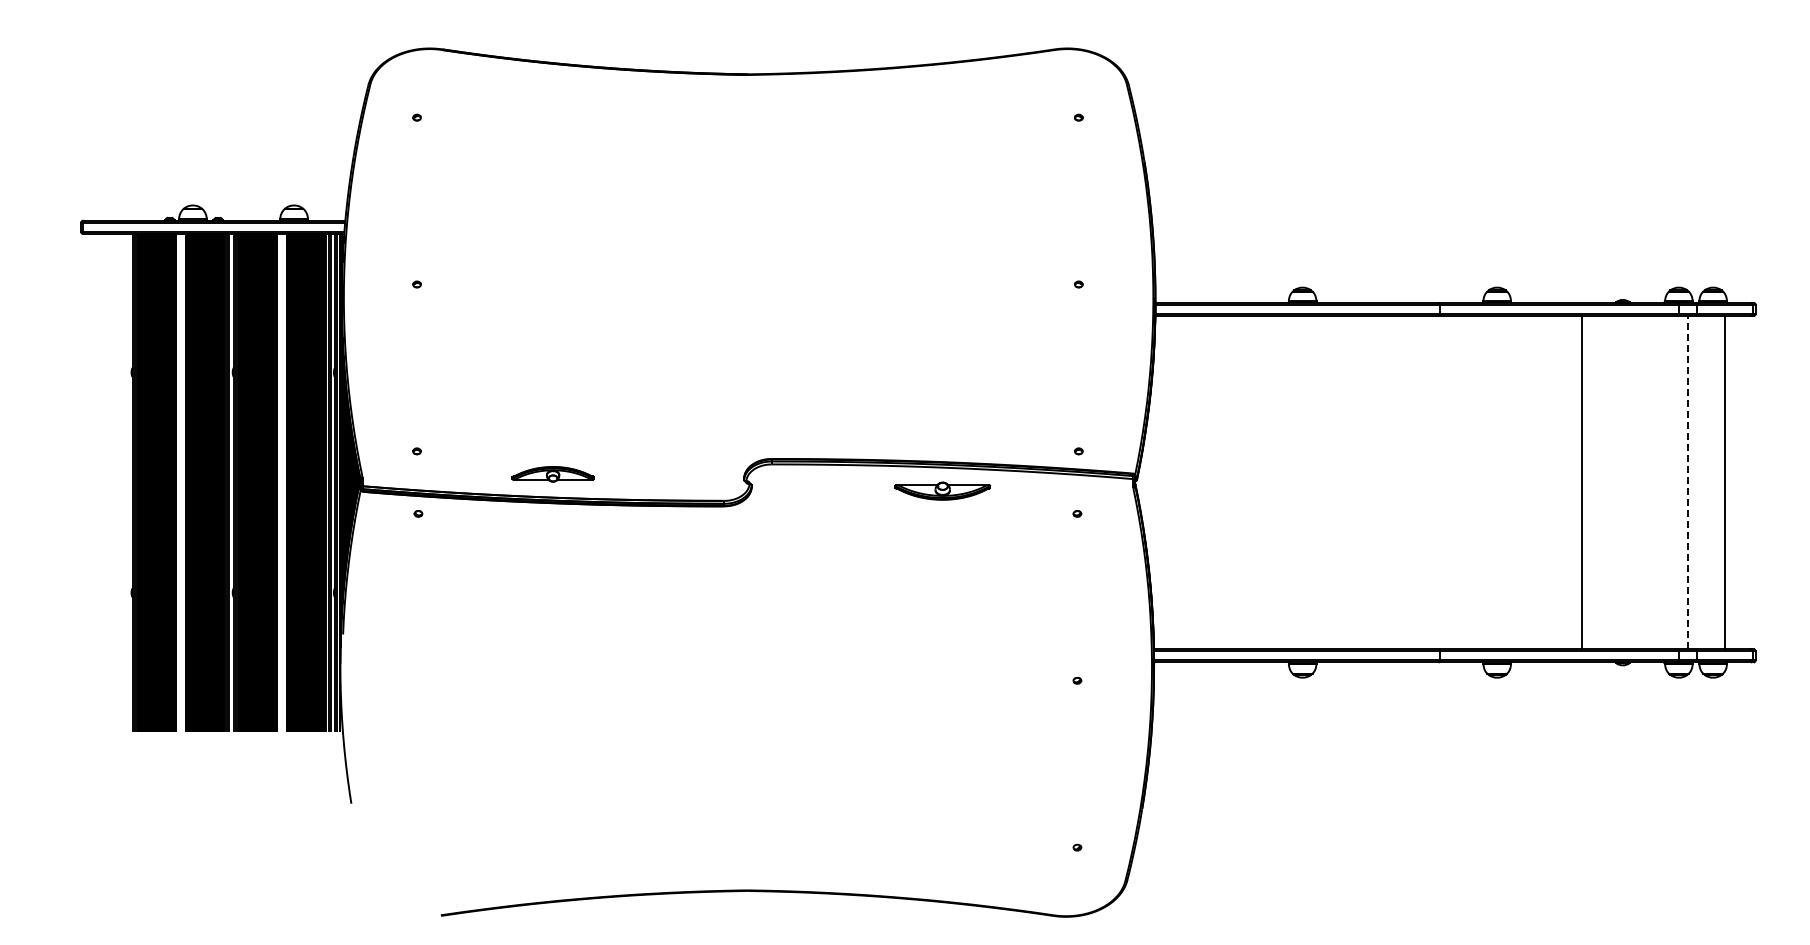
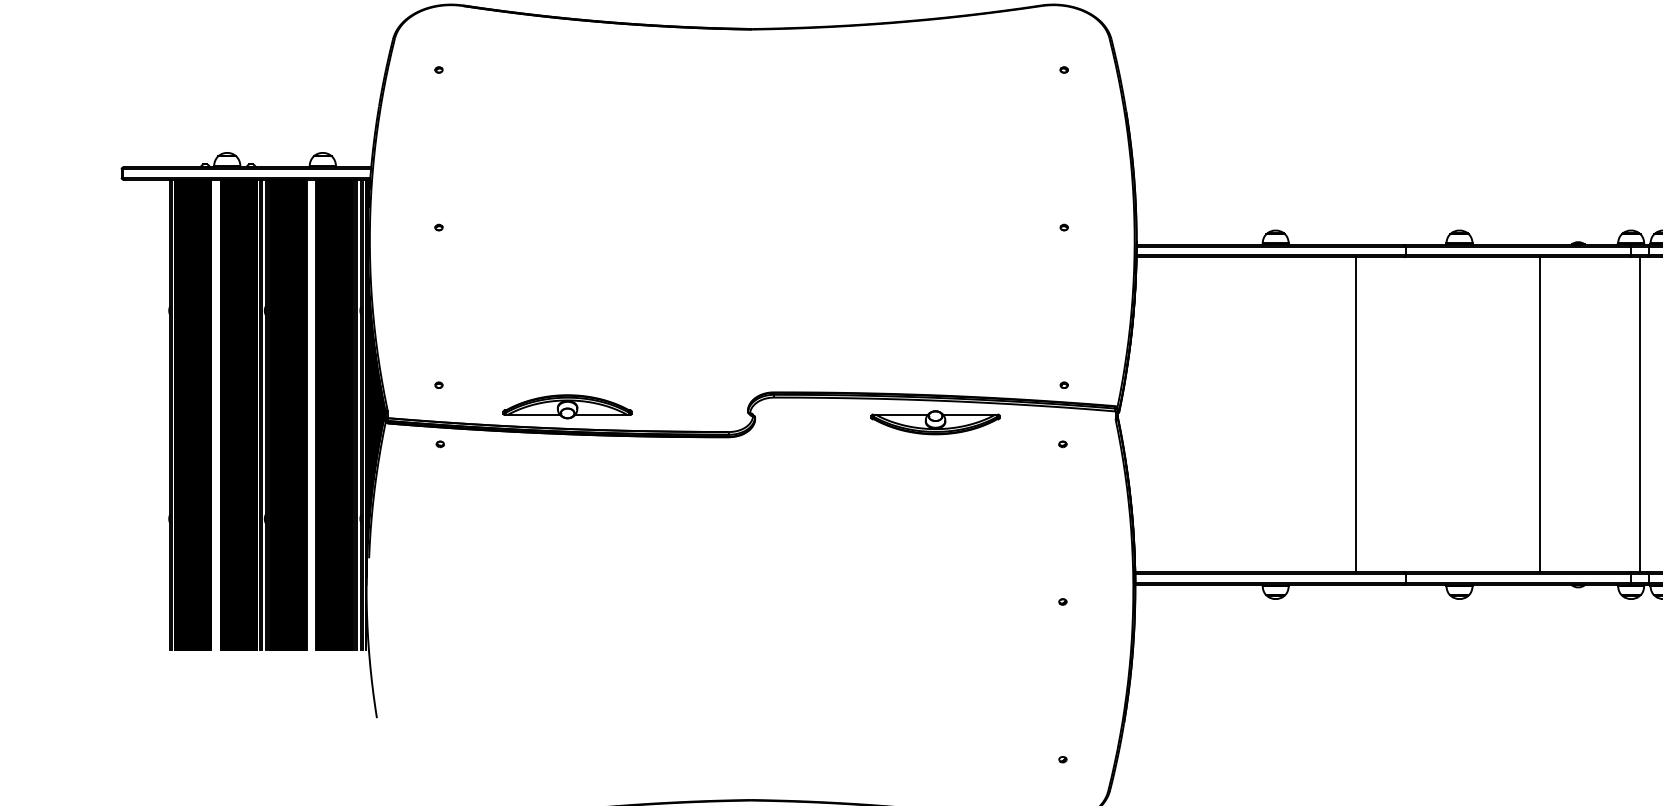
part: (552, 474) -> (566, 407), size x1.67
line: (1387, 482) -> (1355, 414), added
line: (1687, 482) -> (1639, 414), dashed -> solid
part: (942, 491) -> (935, 423), size x1.43

